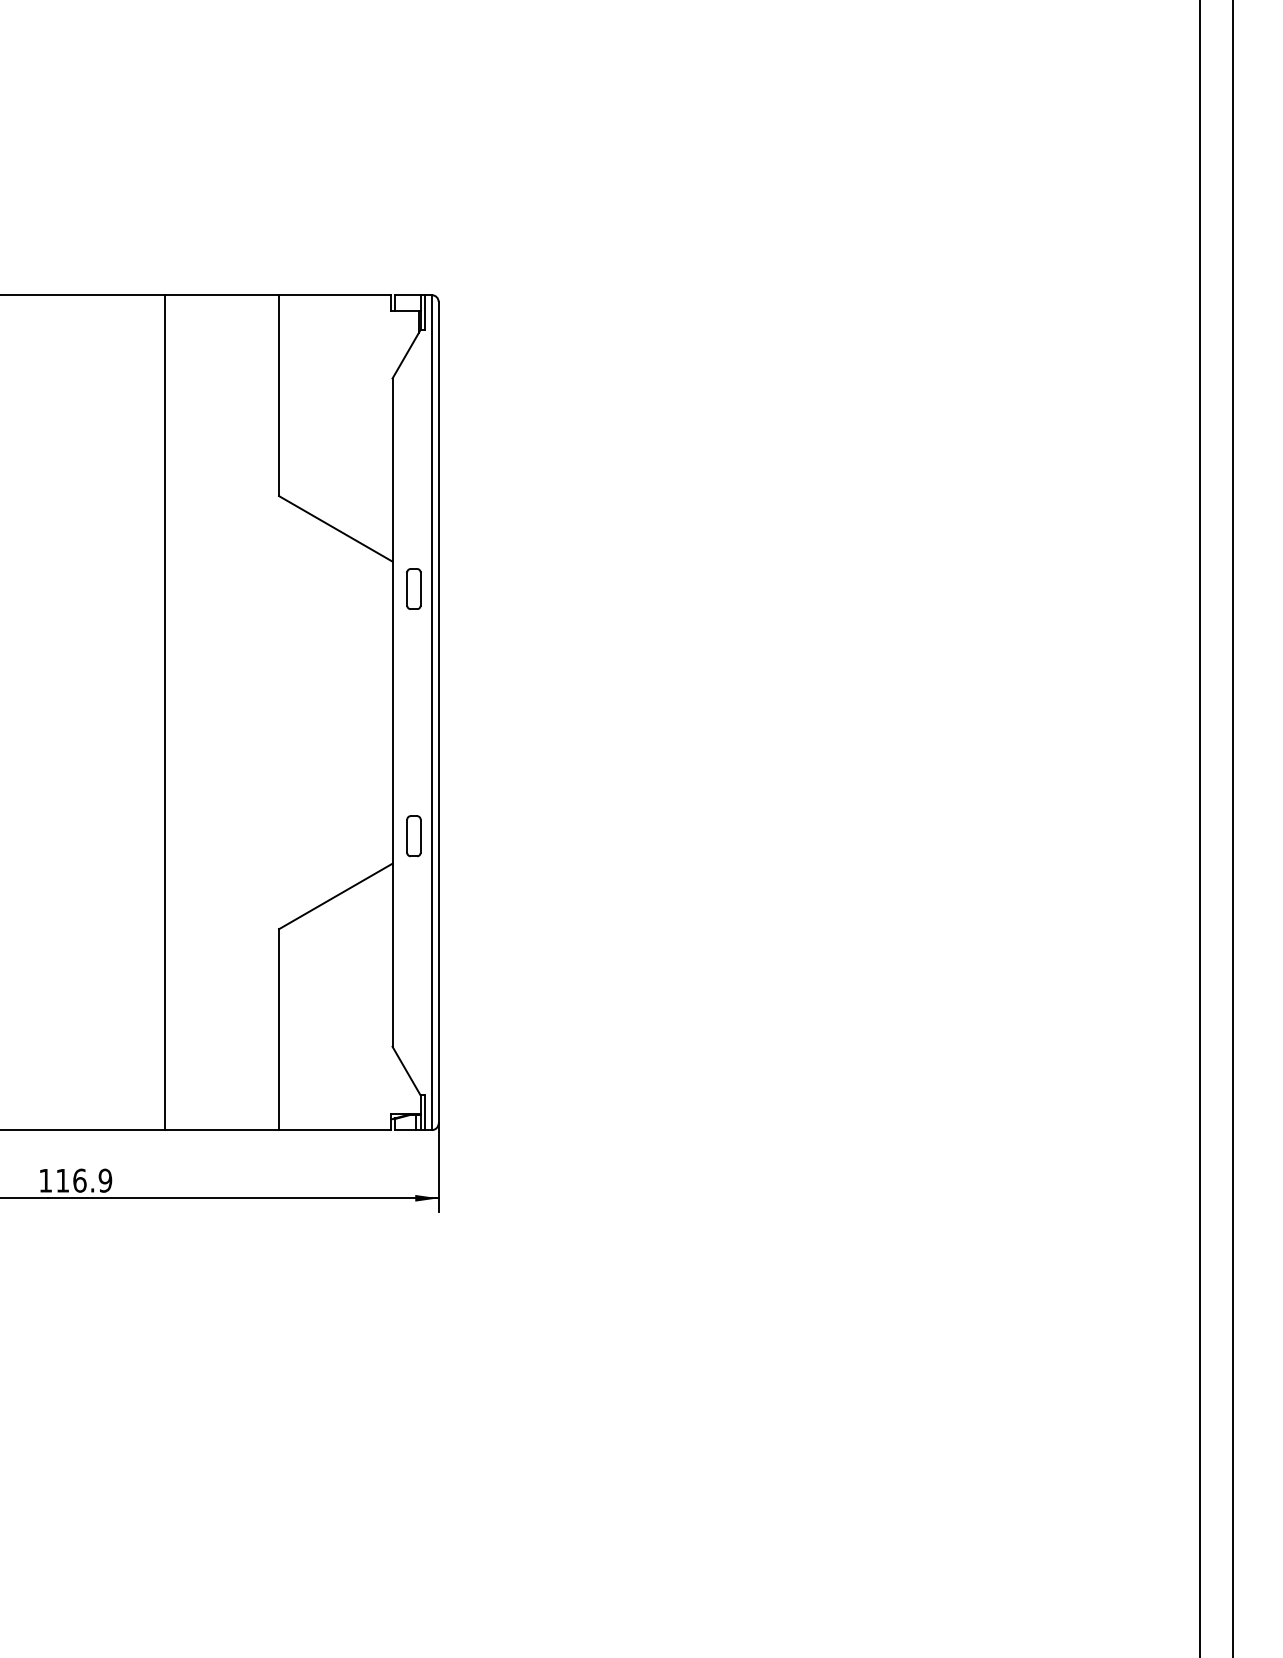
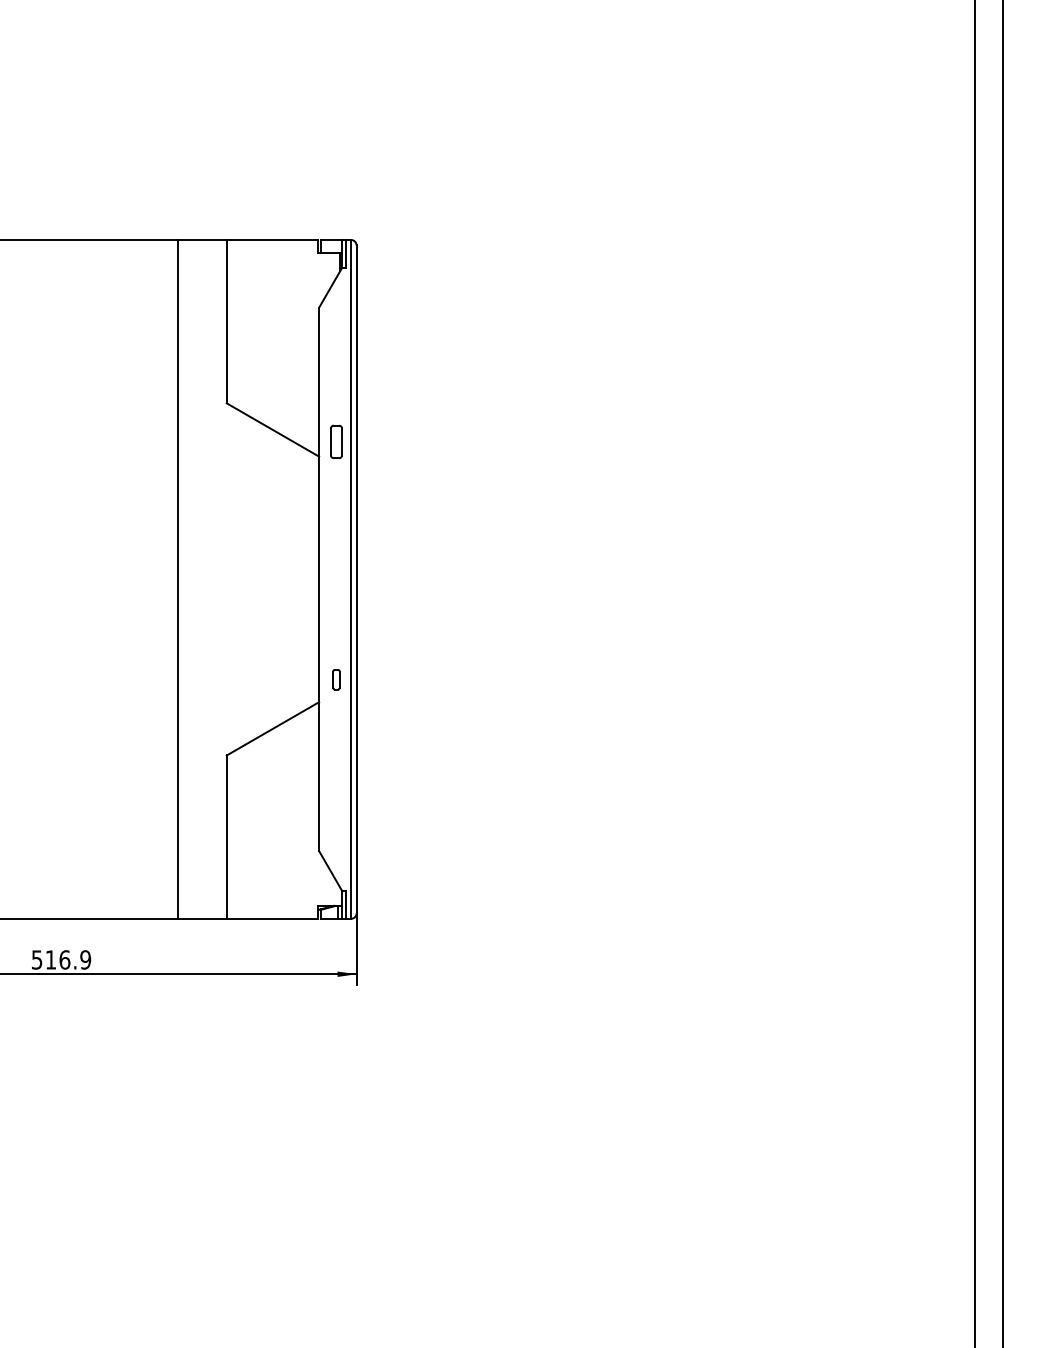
part: (413, 588) -> (336, 441), moved
line: (165, 712) -> (178, 579), moved
part: (413, 835) -> (336, 679), size x0.6
text: (46, 1180) -> (37, 959), 116.9 -> 516.9

